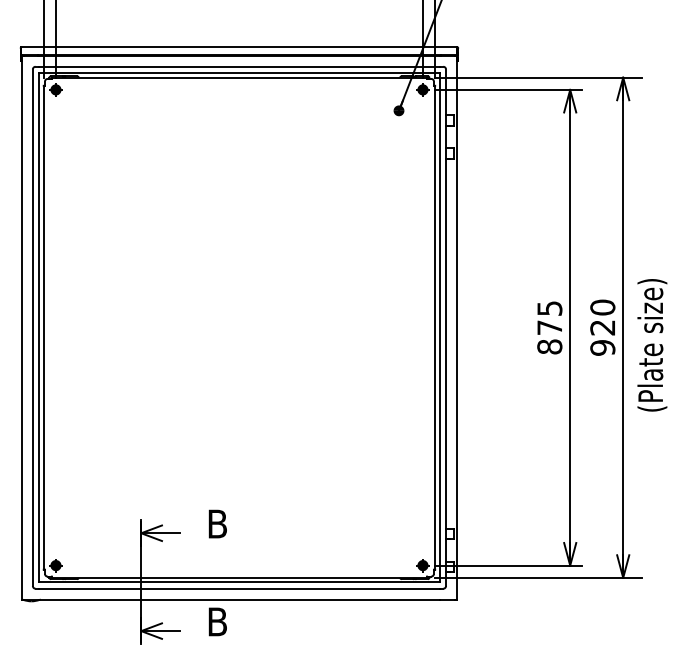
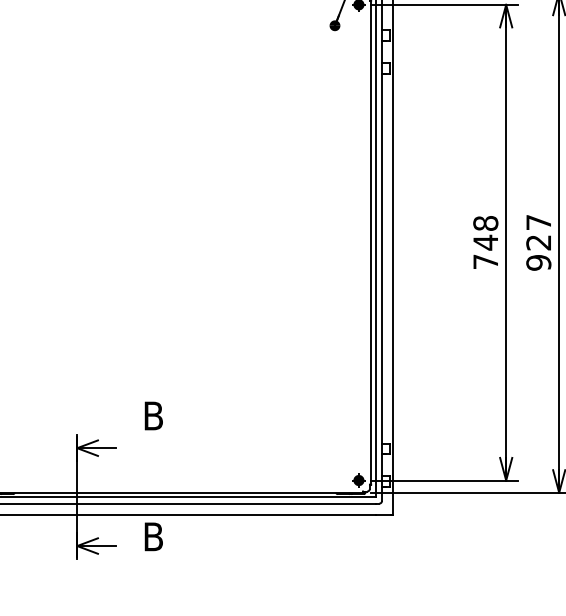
text: (602, 307) -> (538, 222), 920 -> 927
text: (549, 327) -> (485, 242), 875 -> 748
text: (217, 523) -> (153, 415), moved

